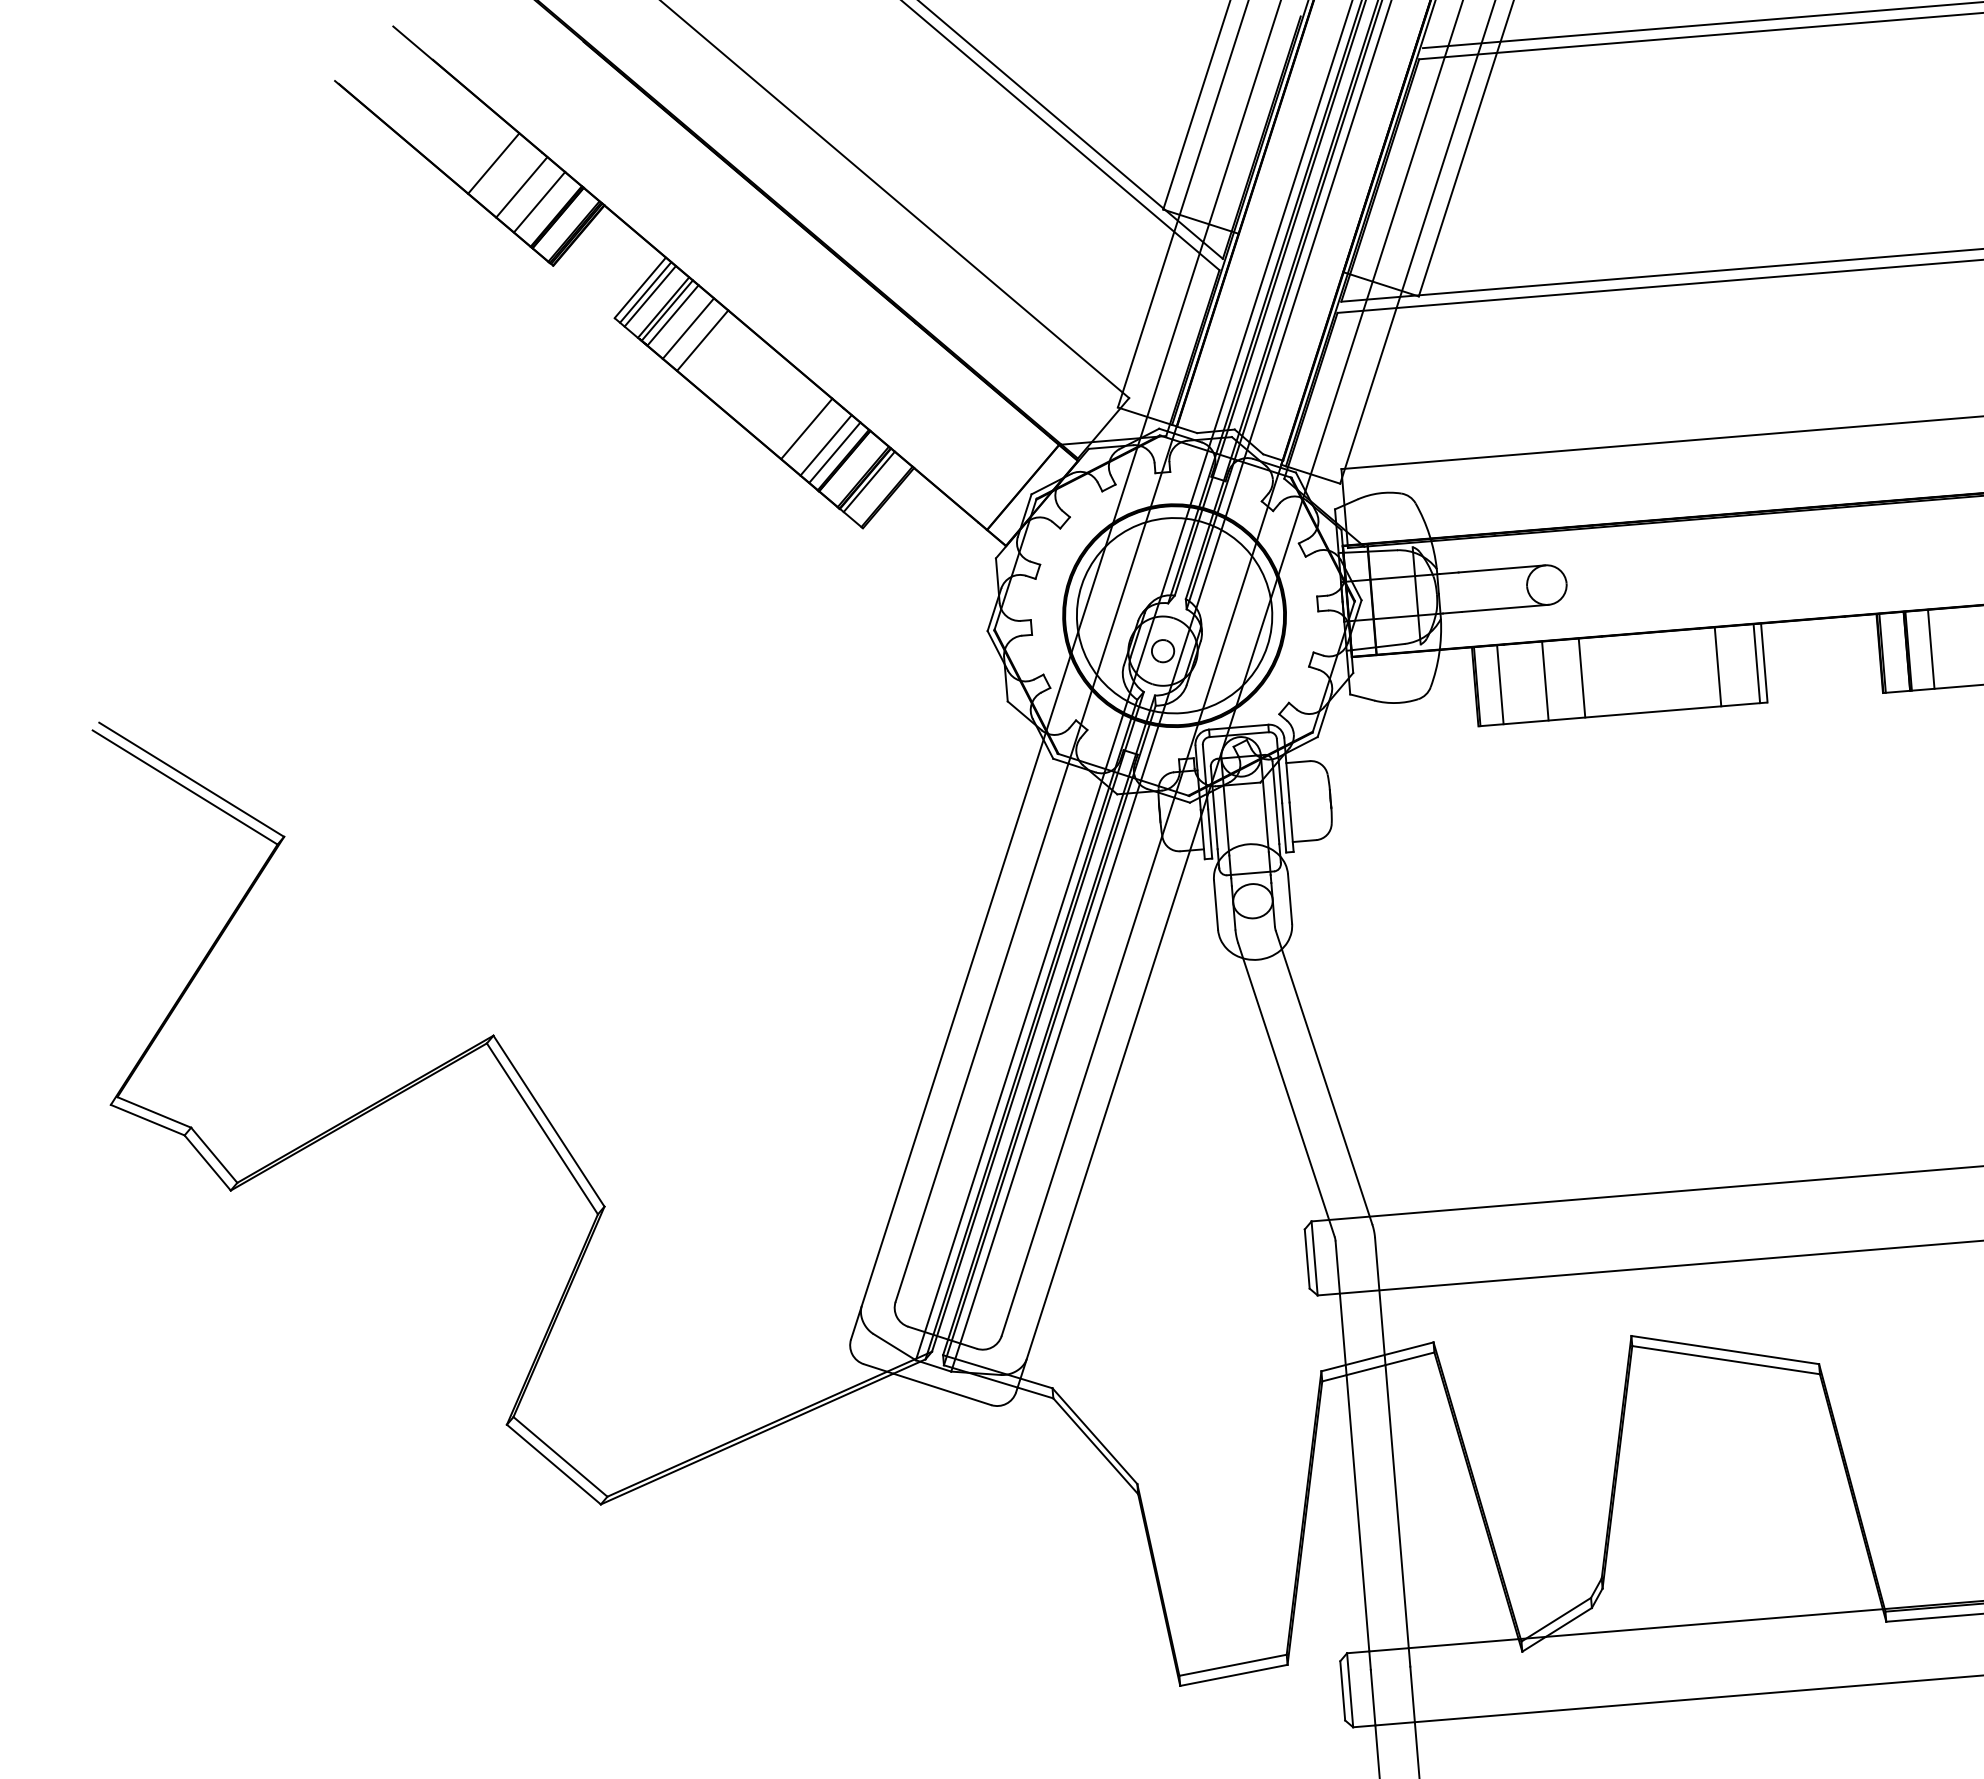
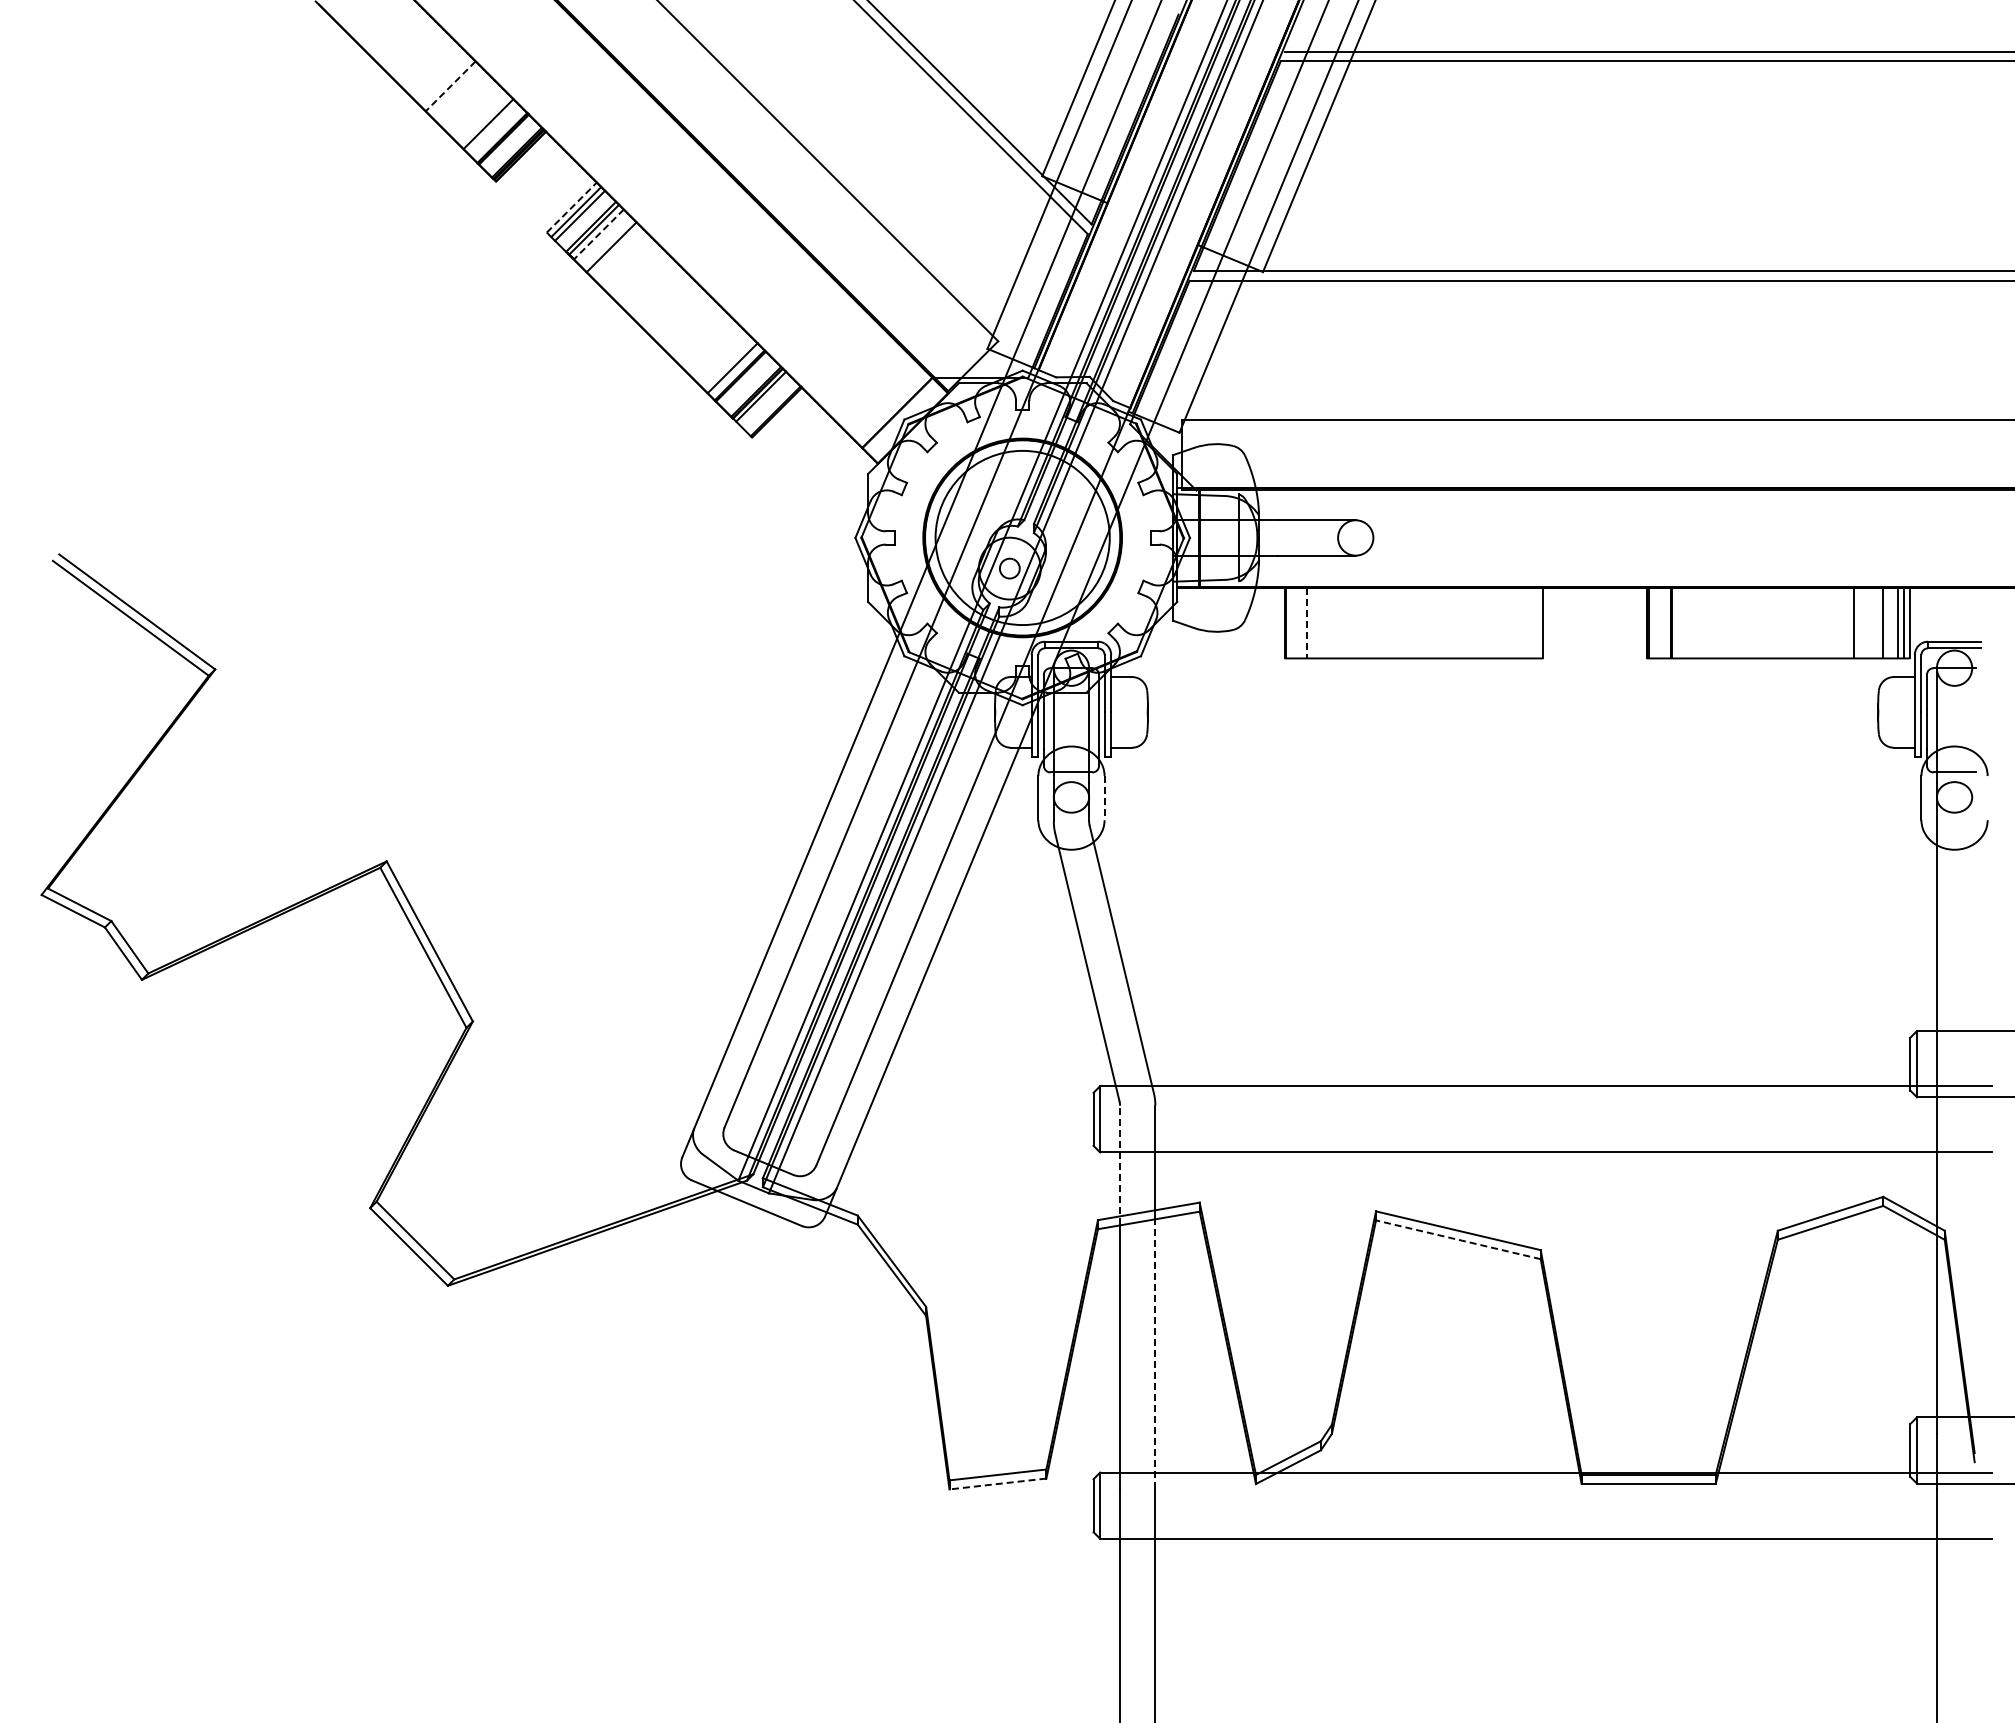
line: (493, 163) -> (450, 86), solid -> dashed
line: (521, 187) -> (473, 109), removed
line: (641, 287) -> (572, 207), solid -> dashed
line: (672, 315) -> (598, 234), solid -> dashed
line: (702, 340) -> (623, 258), removed
line: (806, 429) -> (709, 345), removed
line: (826, 445) -> (725, 361), removed
line: (1931, 648) -> (1692, 622), removed
line: (1756, 662) -> (1536, 622), removed
line: (1717, 666) -> (1501, 622), removed
line: (1582, 677) -> (1380, 622), removed
line: (1545, 680) -> (1347, 622), removed
line: (1500, 685) -> (1307, 623), solid -> dashed
line: (1289, 899) -> (1104, 798), solid -> dashed
line: (1341, 1308) -> (1120, 1165), solid -> dashed
line: (1726, 1359) -> (1458, 1239), solid -> dashed
line: (1398, 1516) -> (1155, 1354), solid -> dashed
line: (1233, 1674) -> (997, 1483), solid -> dashed

